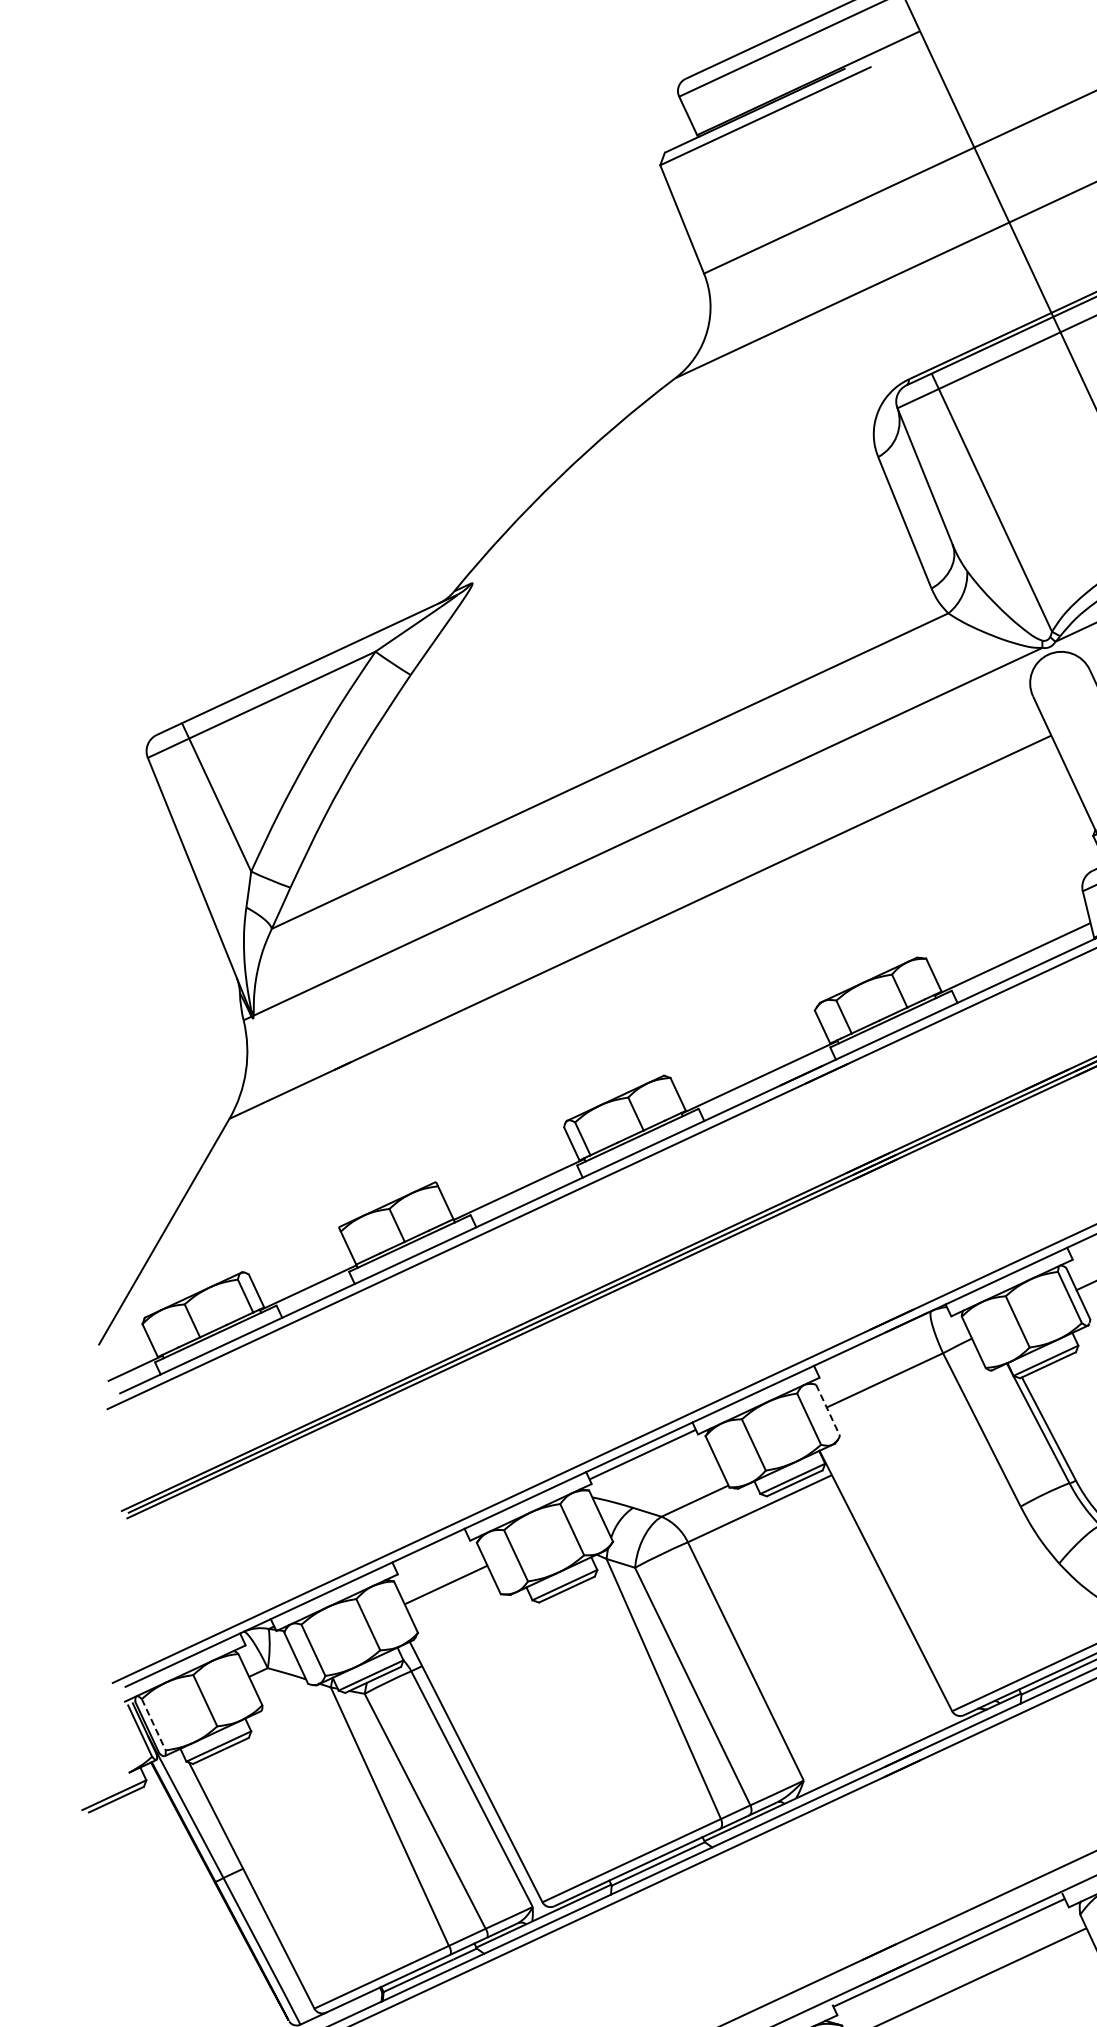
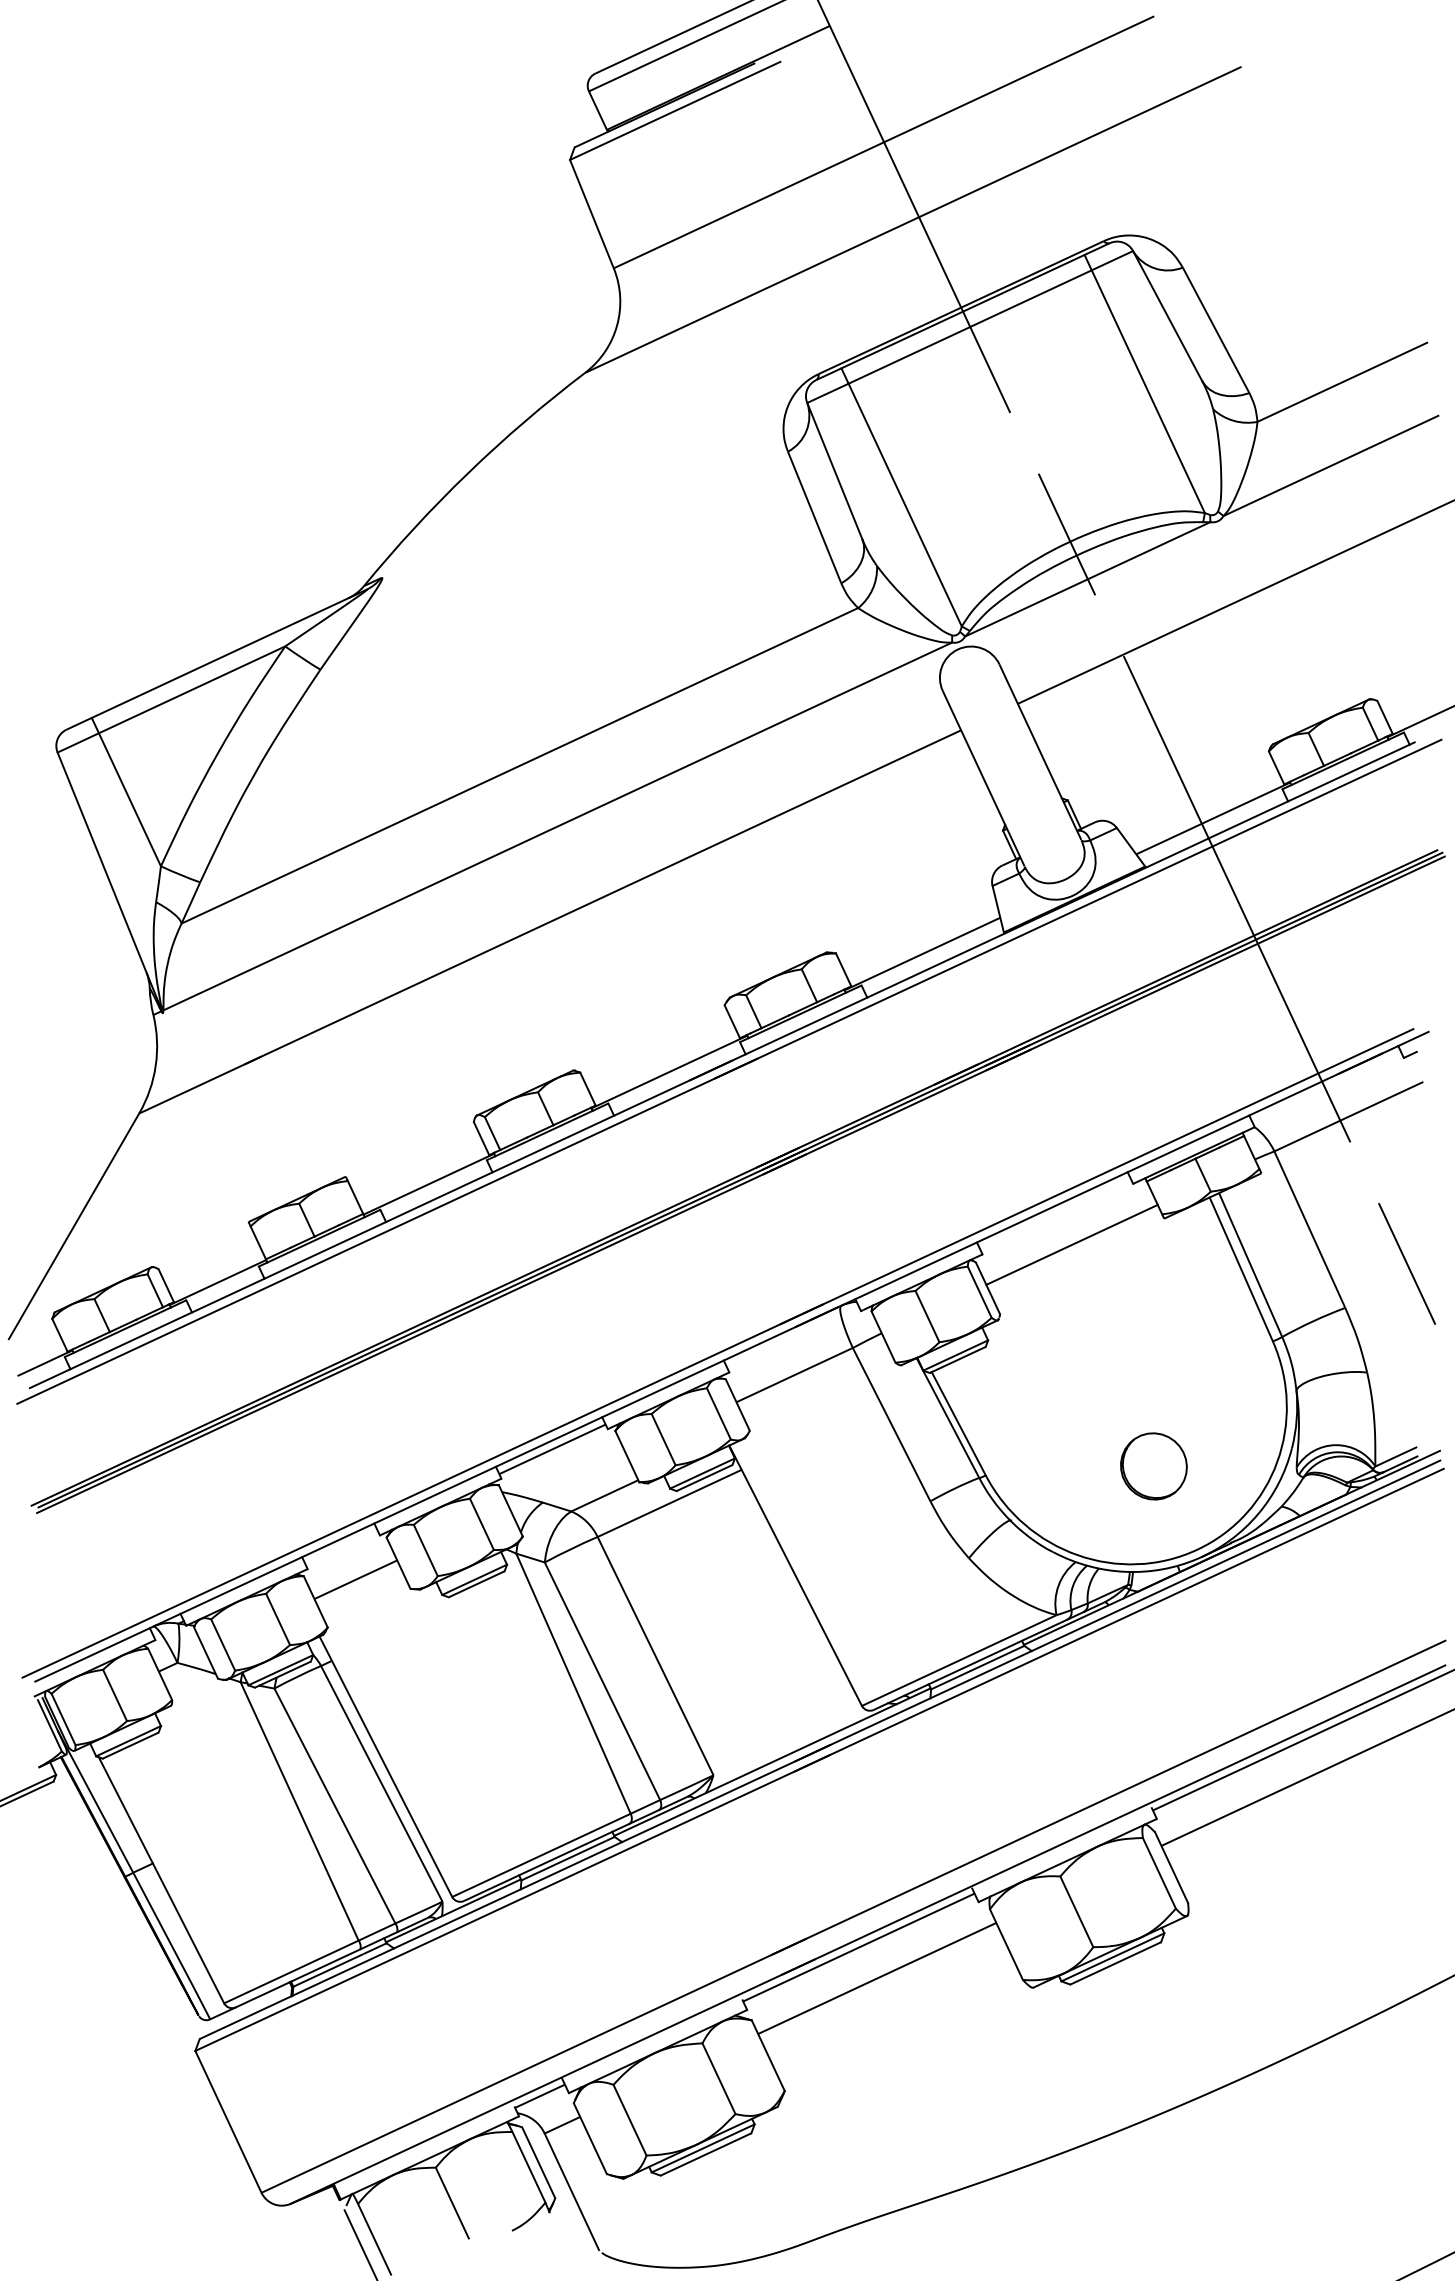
line: (828, 1410) -> (738, 1405), dashed -> solid
line: (153, 1724) -> (63, 1719), dashed -> solid

